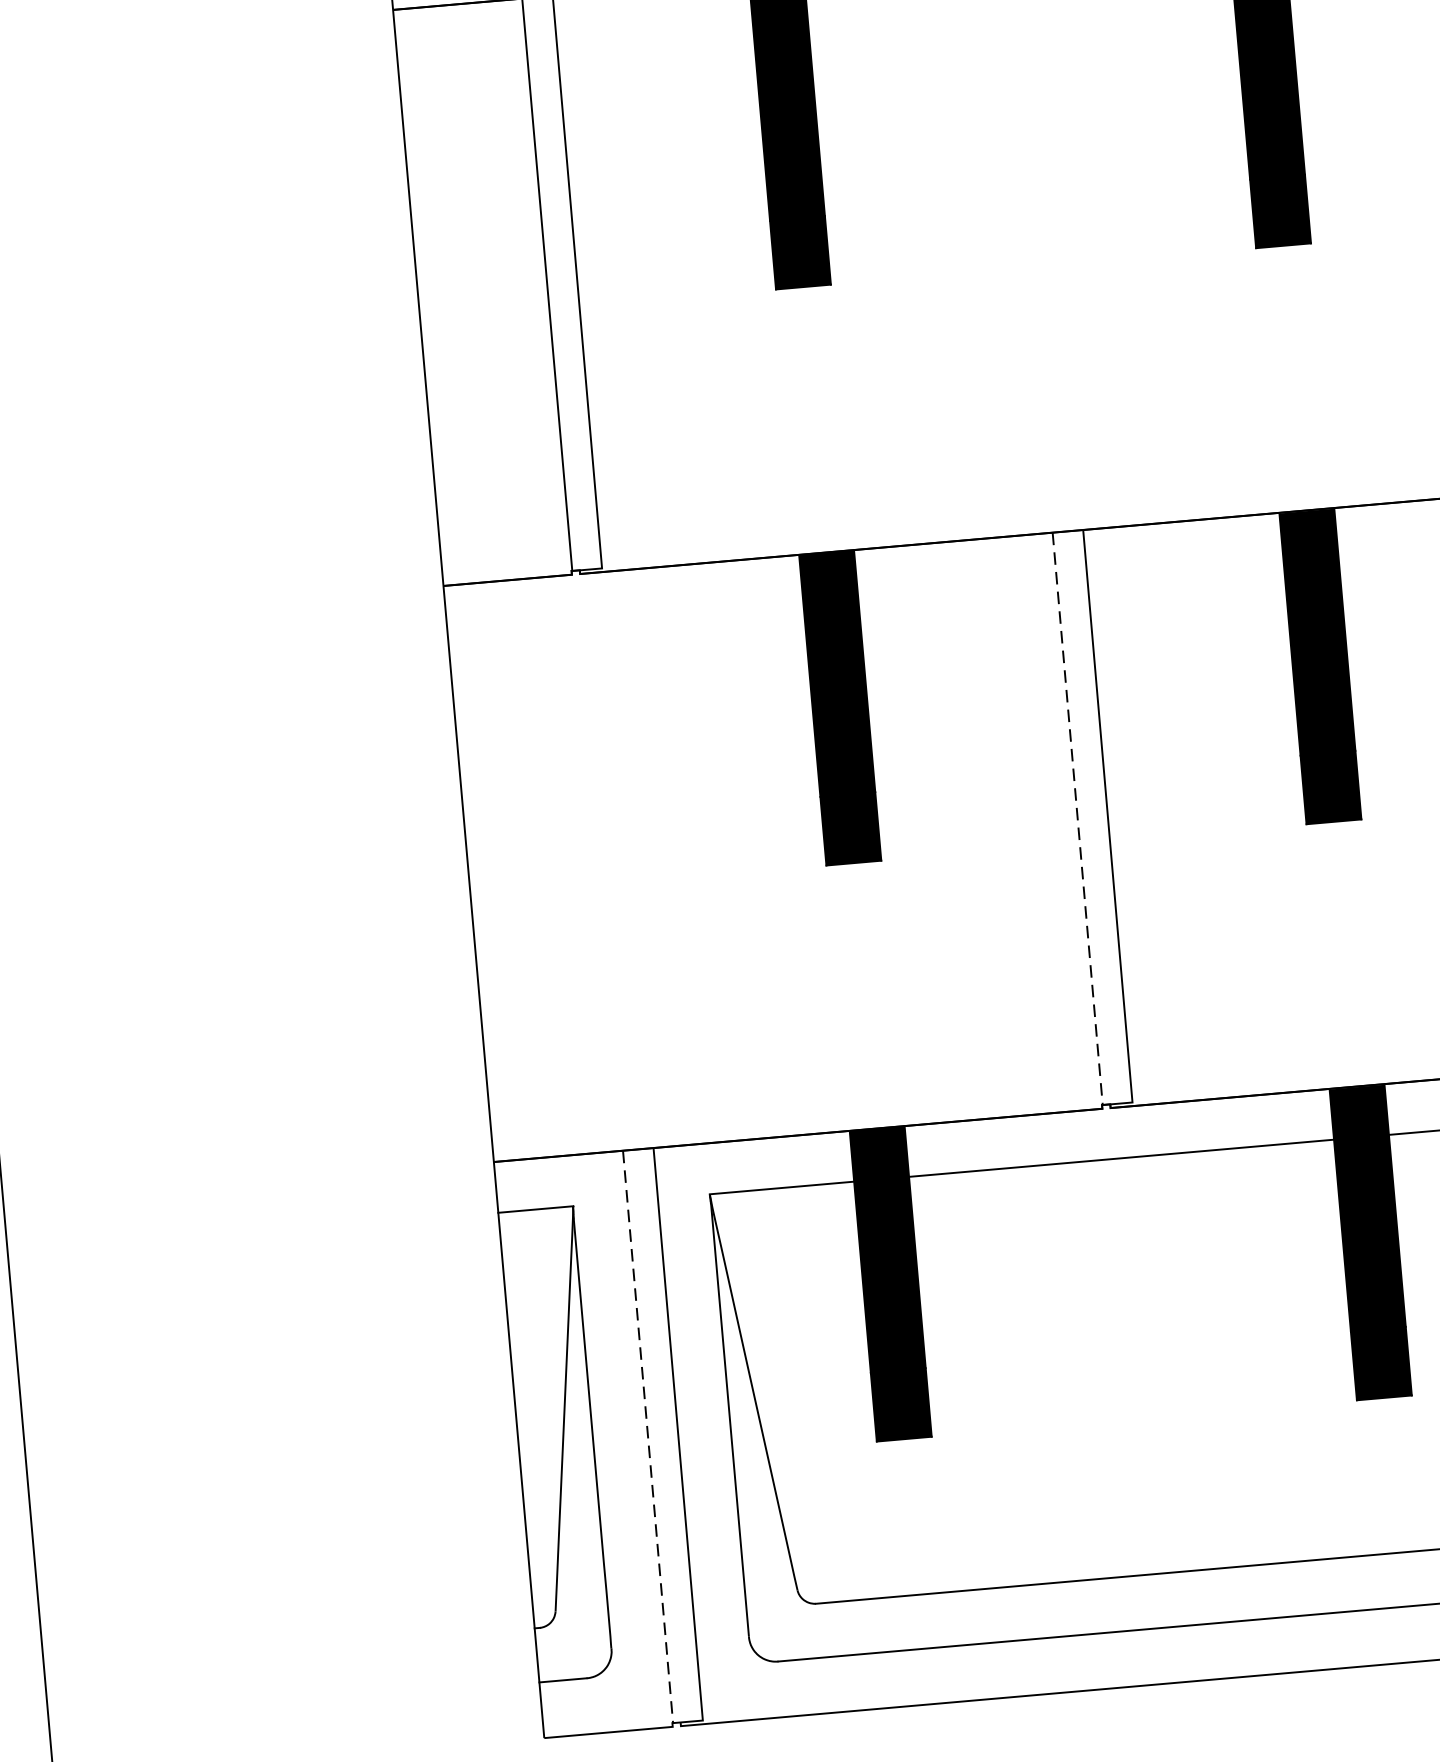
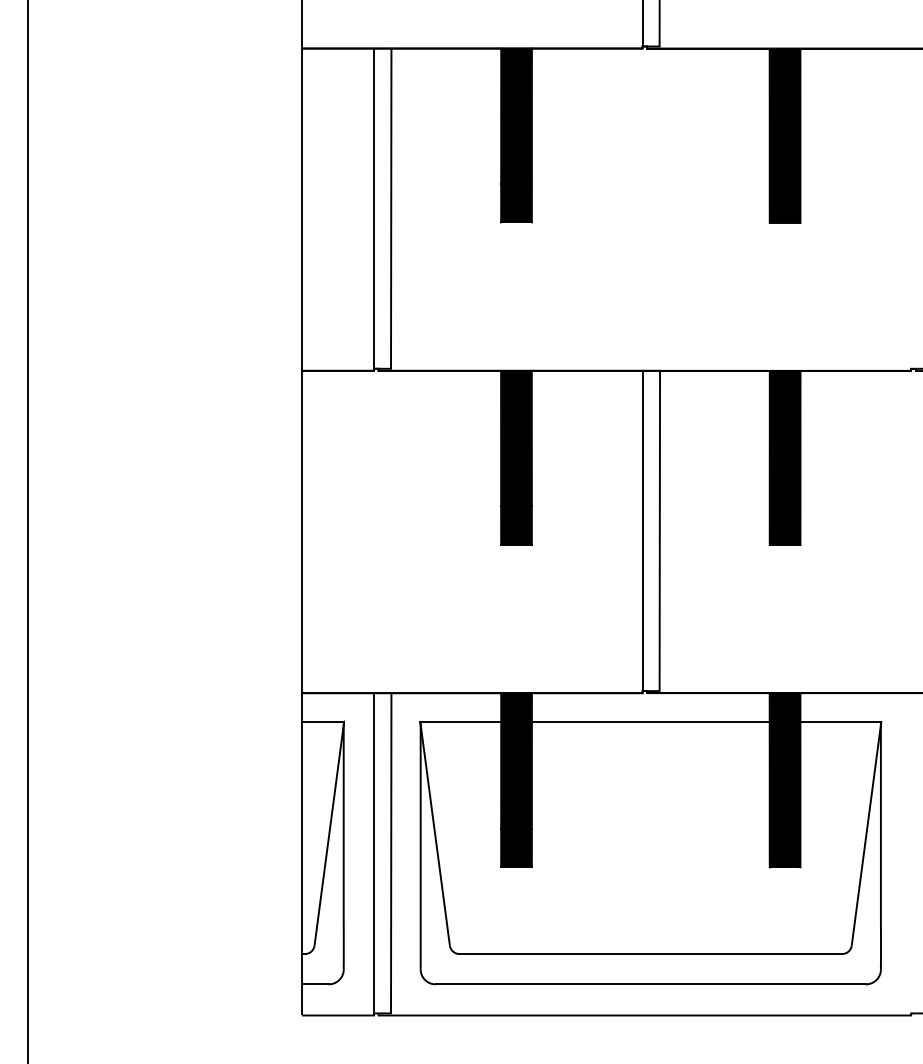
line: (1076, 819) -> (642, 531), dashed -> solid
line: (648, 1437) -> (374, 853), dashed -> solid

